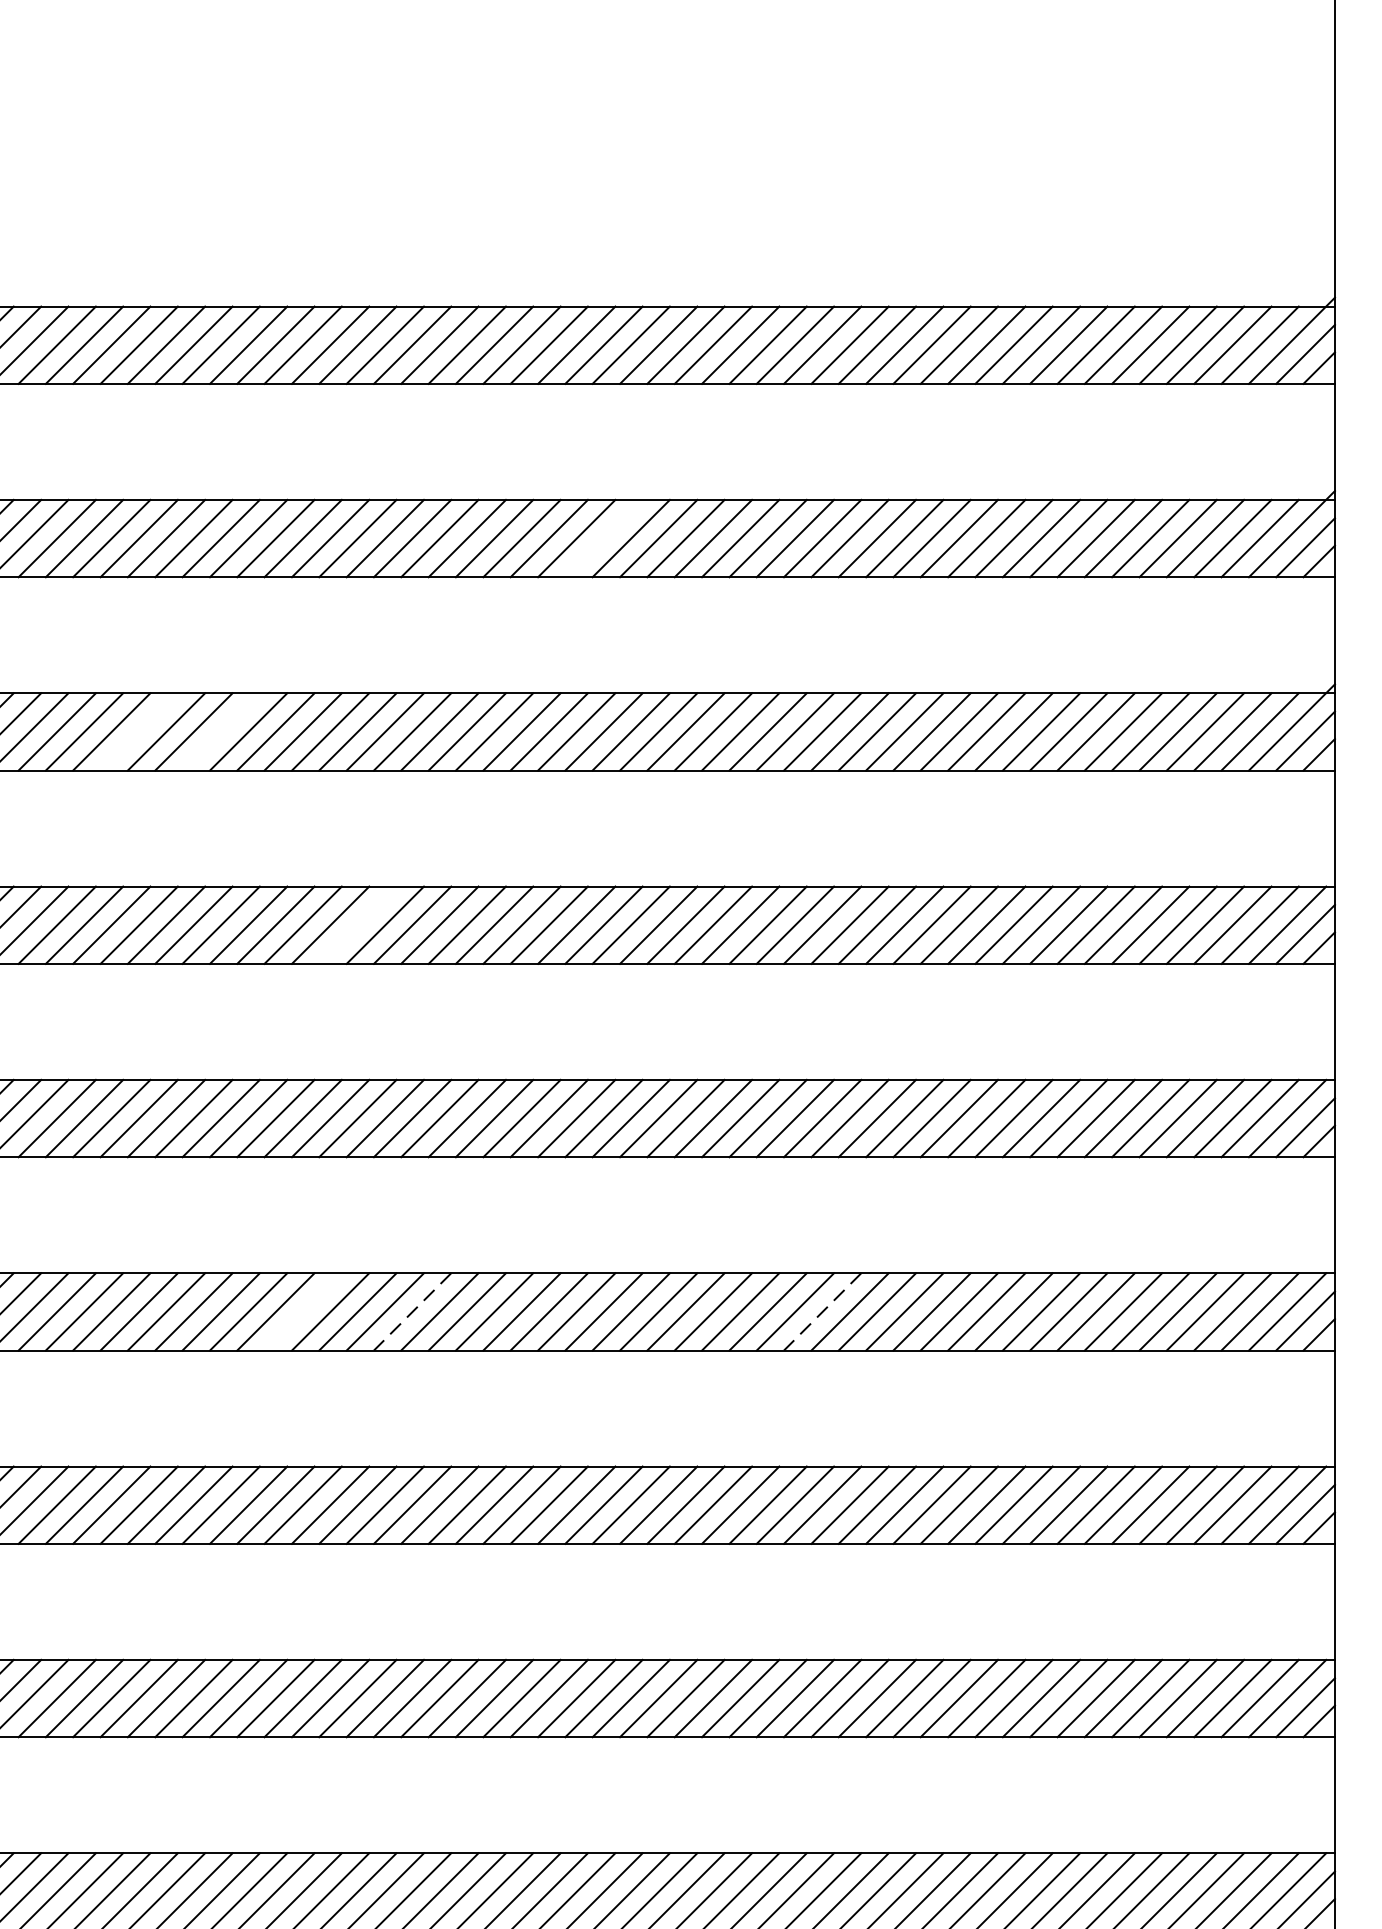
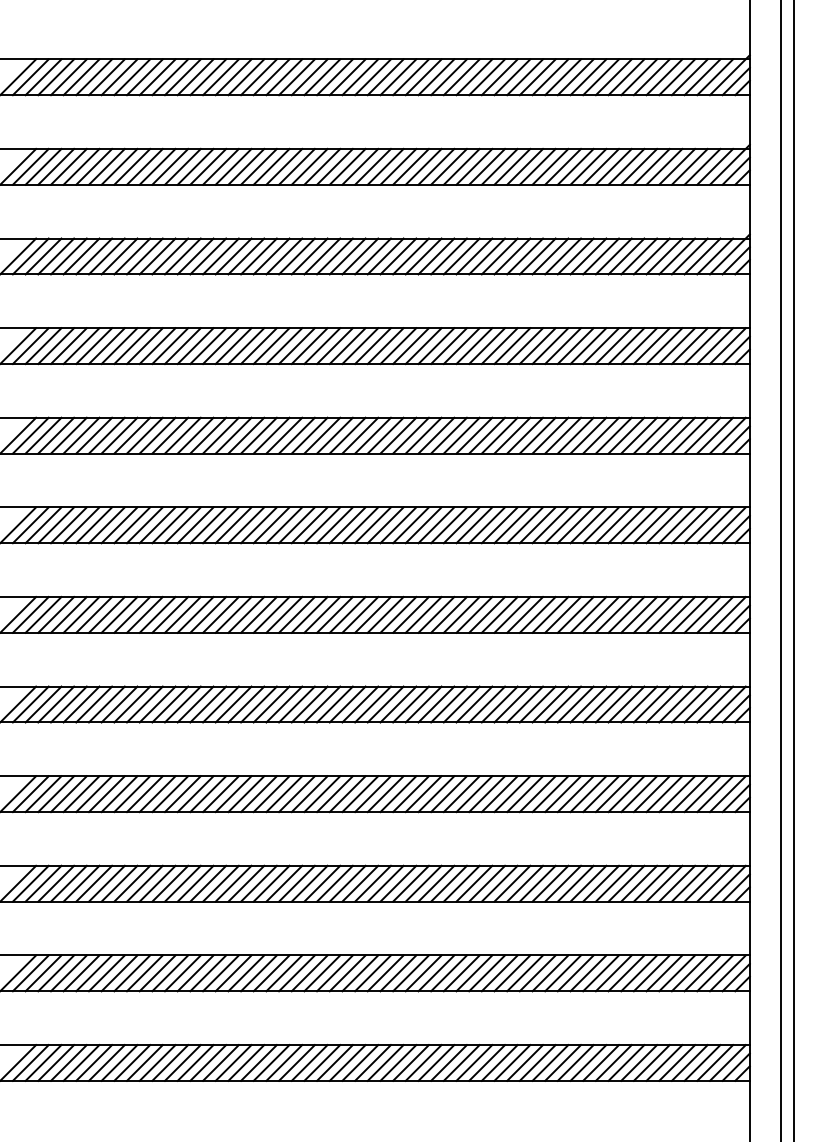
line: (602, 537) -> (410, 166), added
line: (138, 731) -> (195, 256), added
line: (220, 731) -> (233, 256), added
line: (356, 926) -> (296, 346), added
line: (302, 1312) -> (271, 525), added
line: (410, 1312) -> (321, 525), dashed -> solid
line: (822, 1312) -> (512, 525), dashed -> solid

